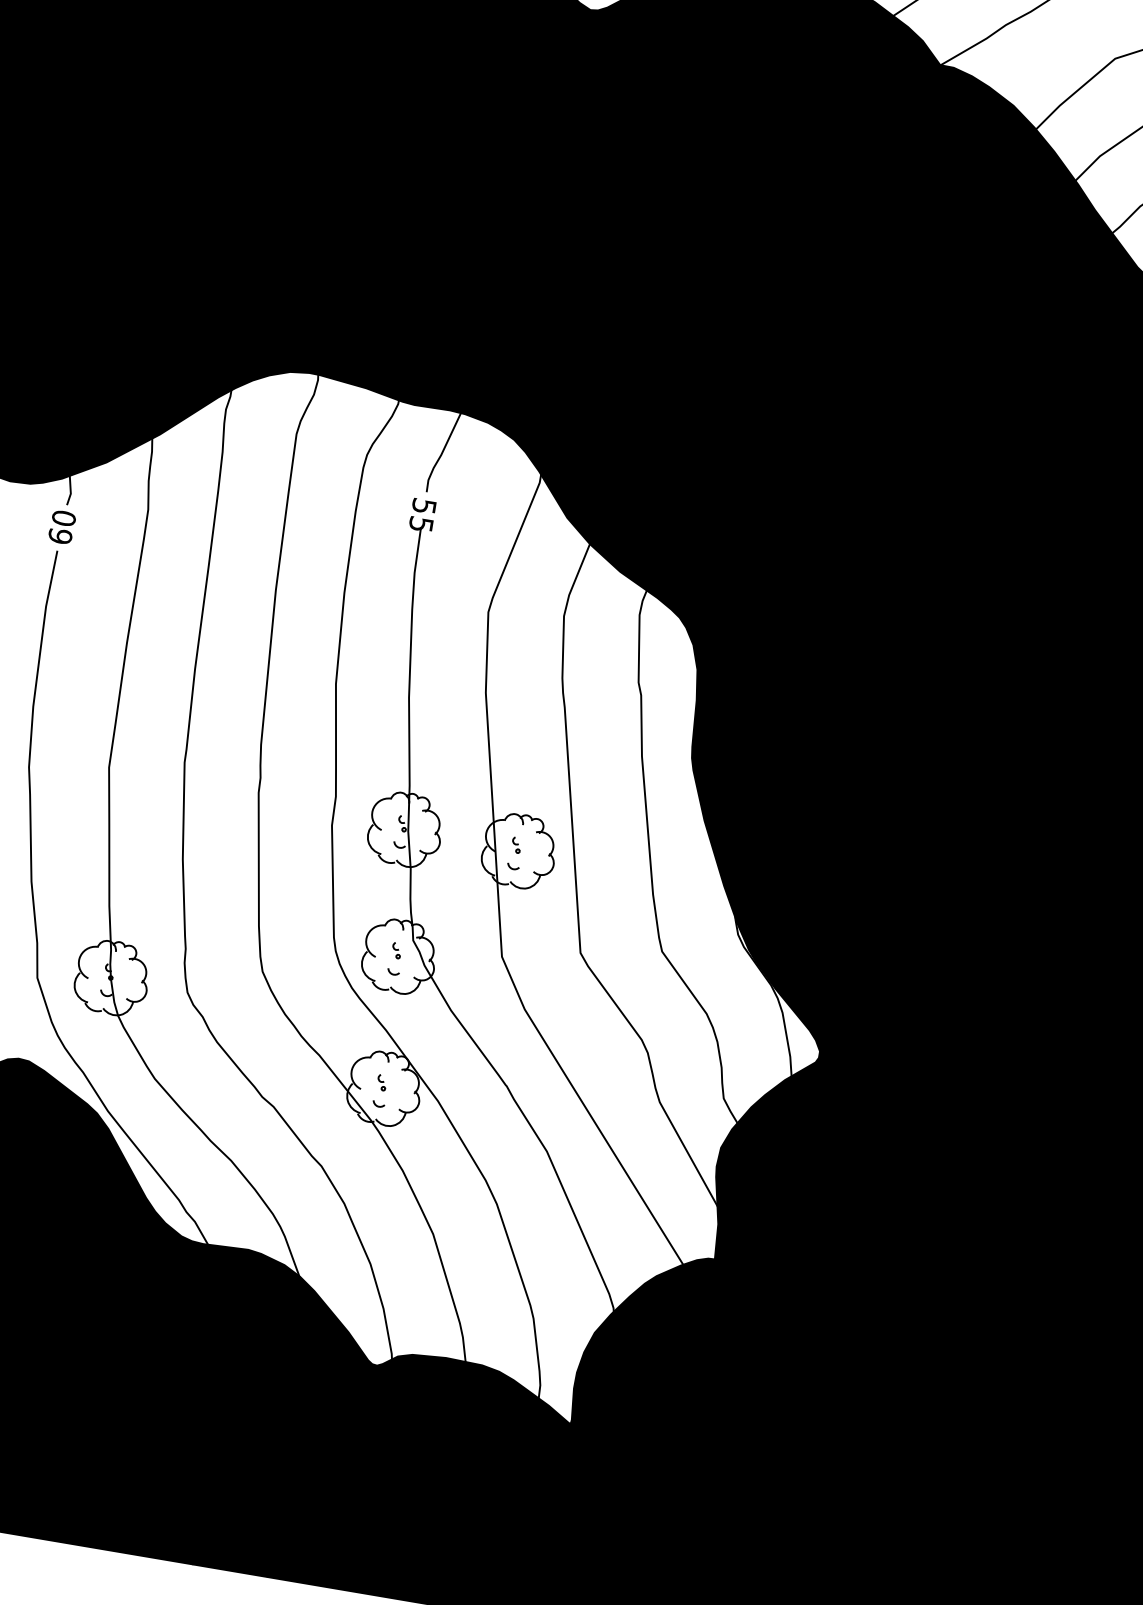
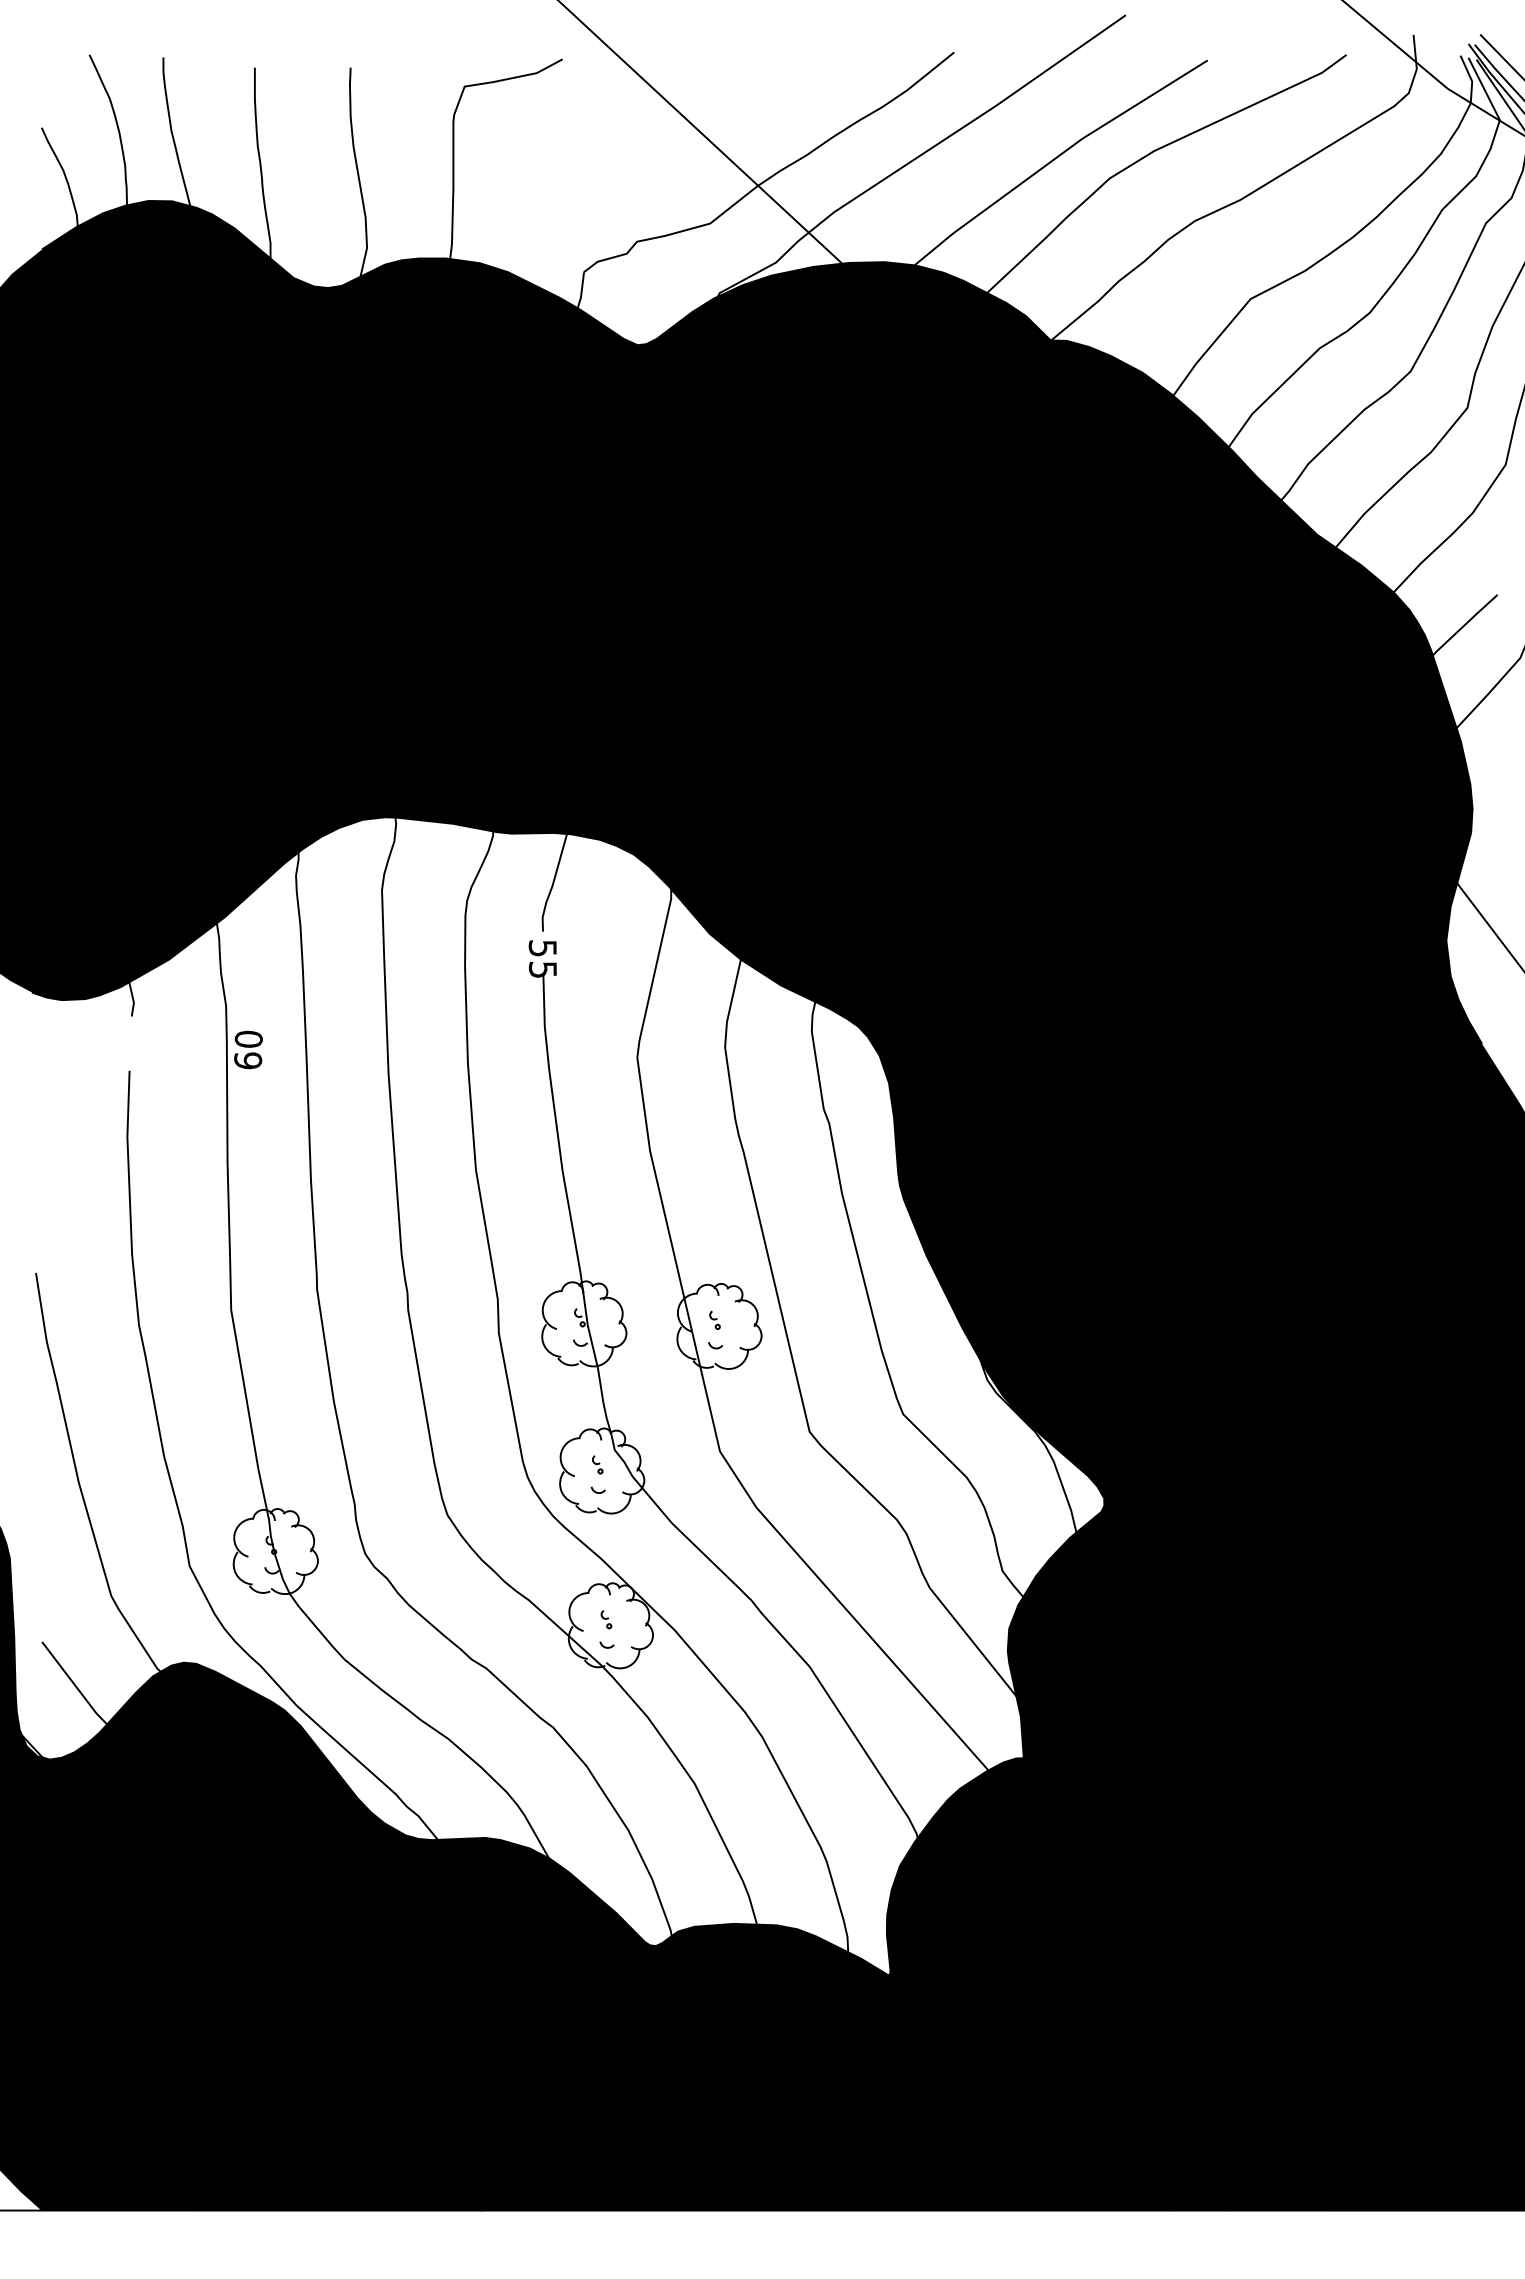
text: (62, 527) -> (248, 1050), moved

